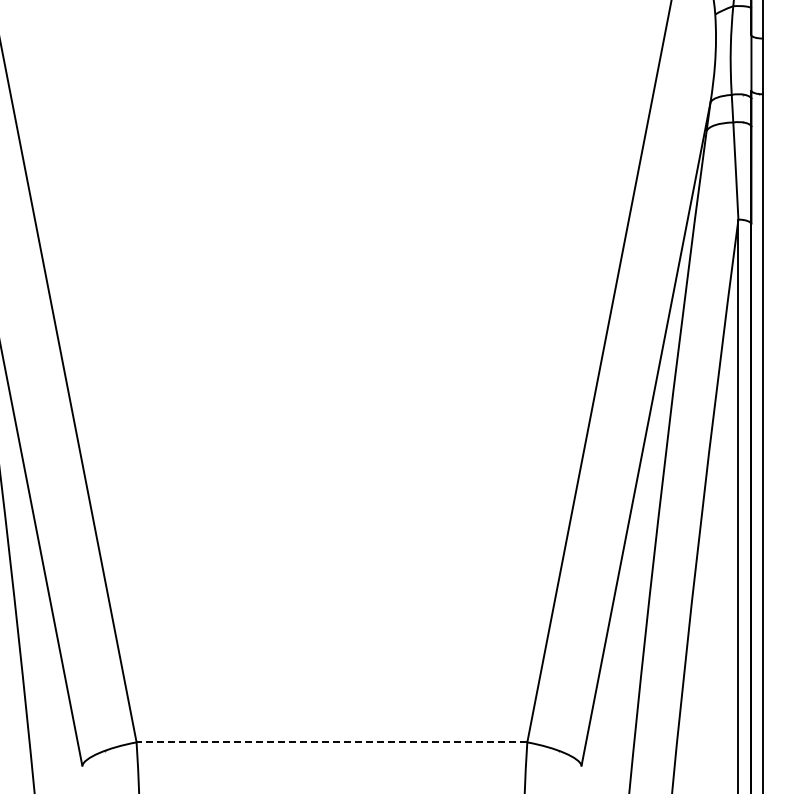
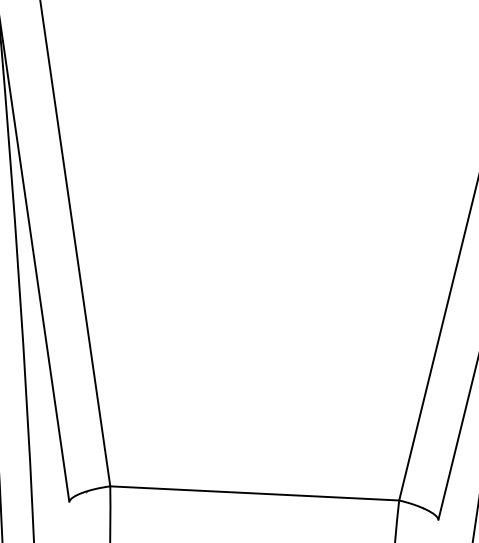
line: (331, 742) -> (254, 493), dashed -> solid

